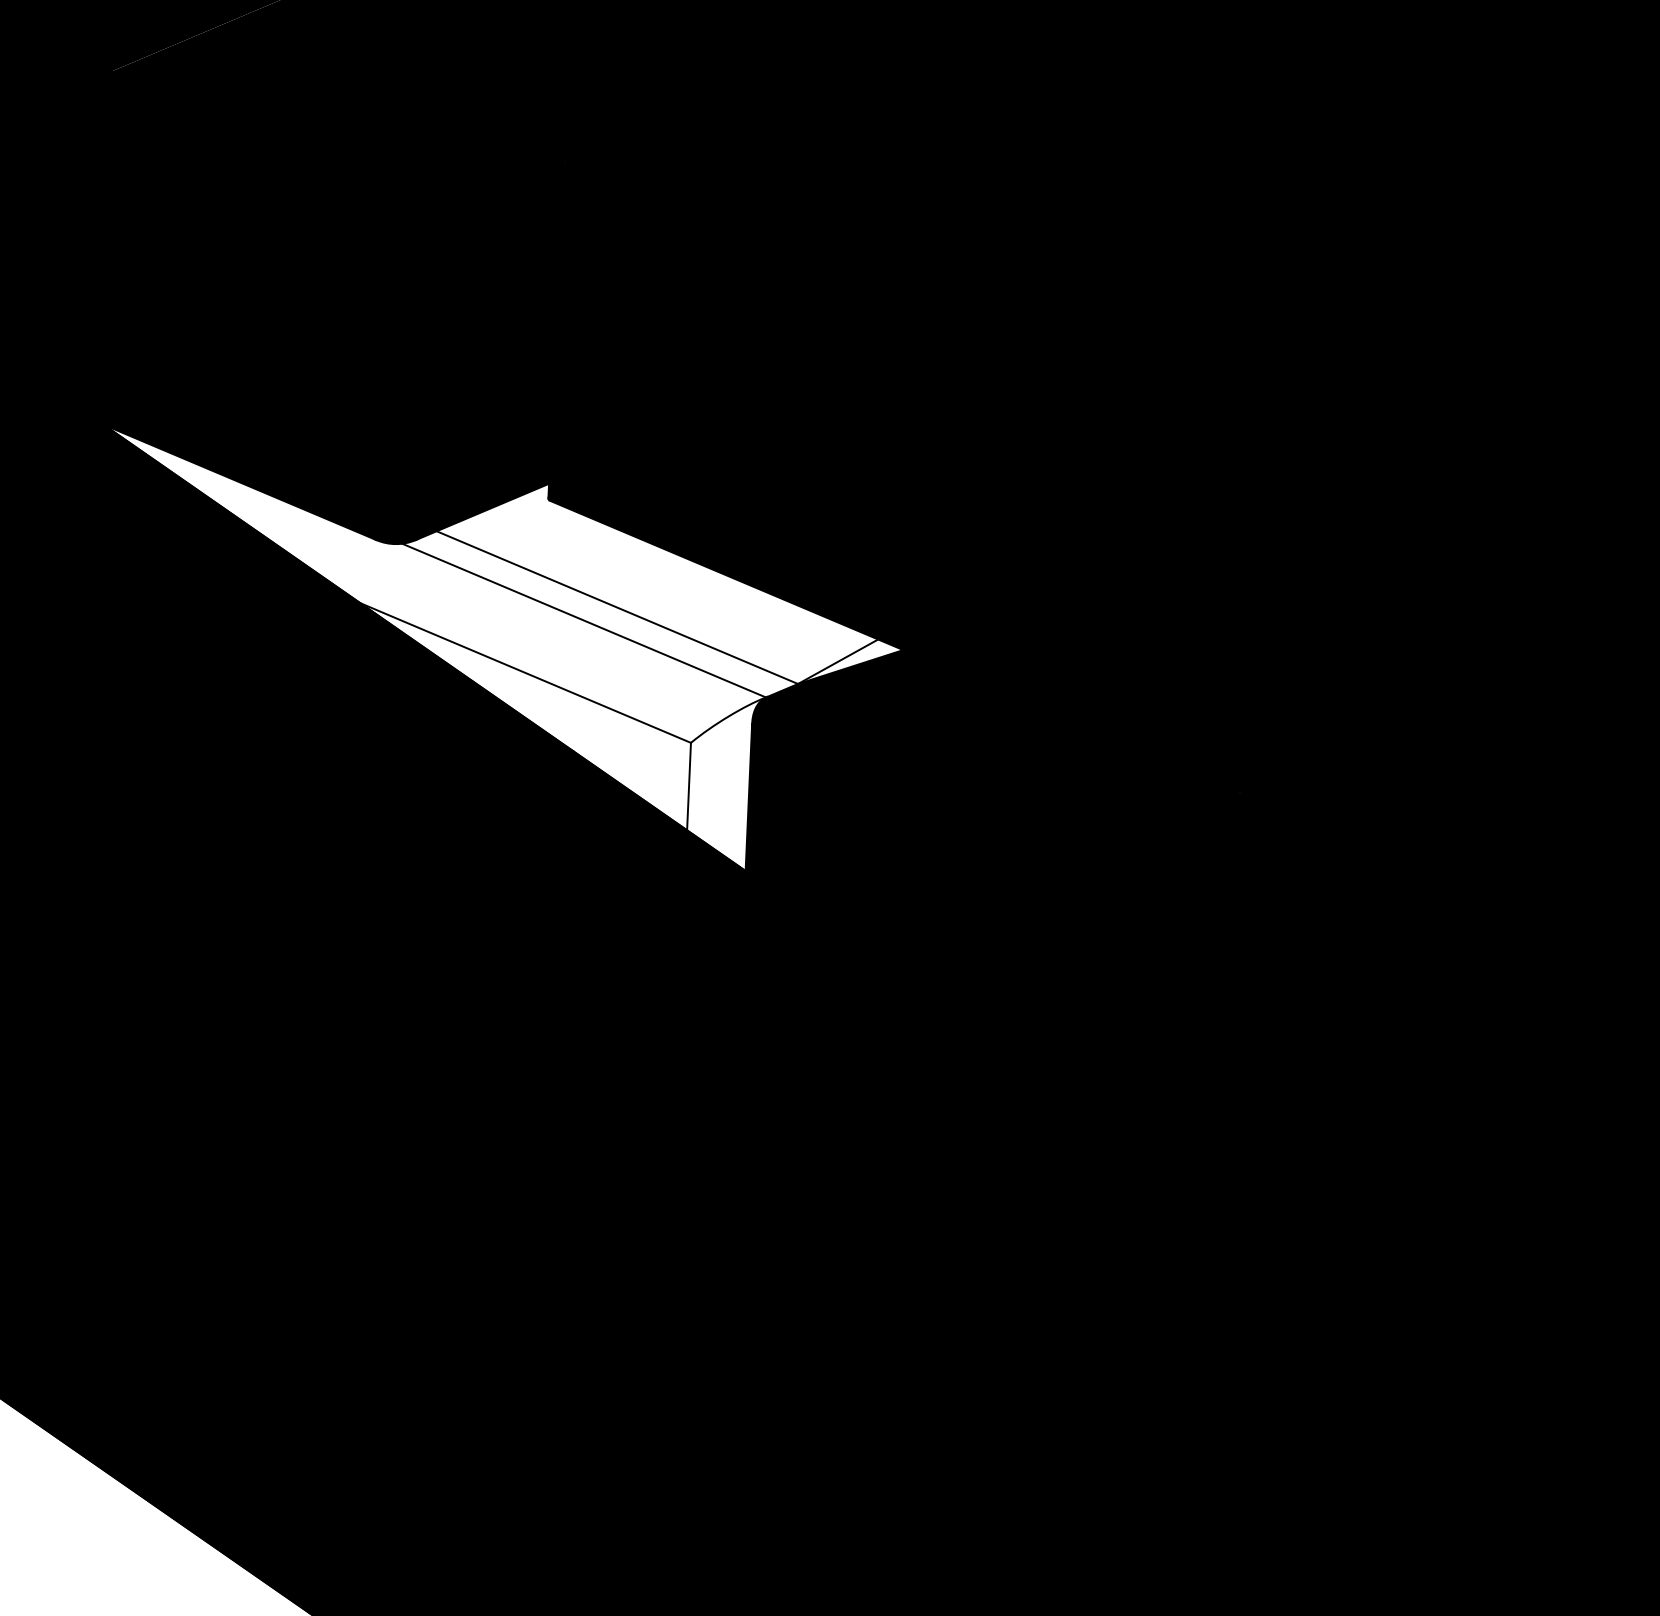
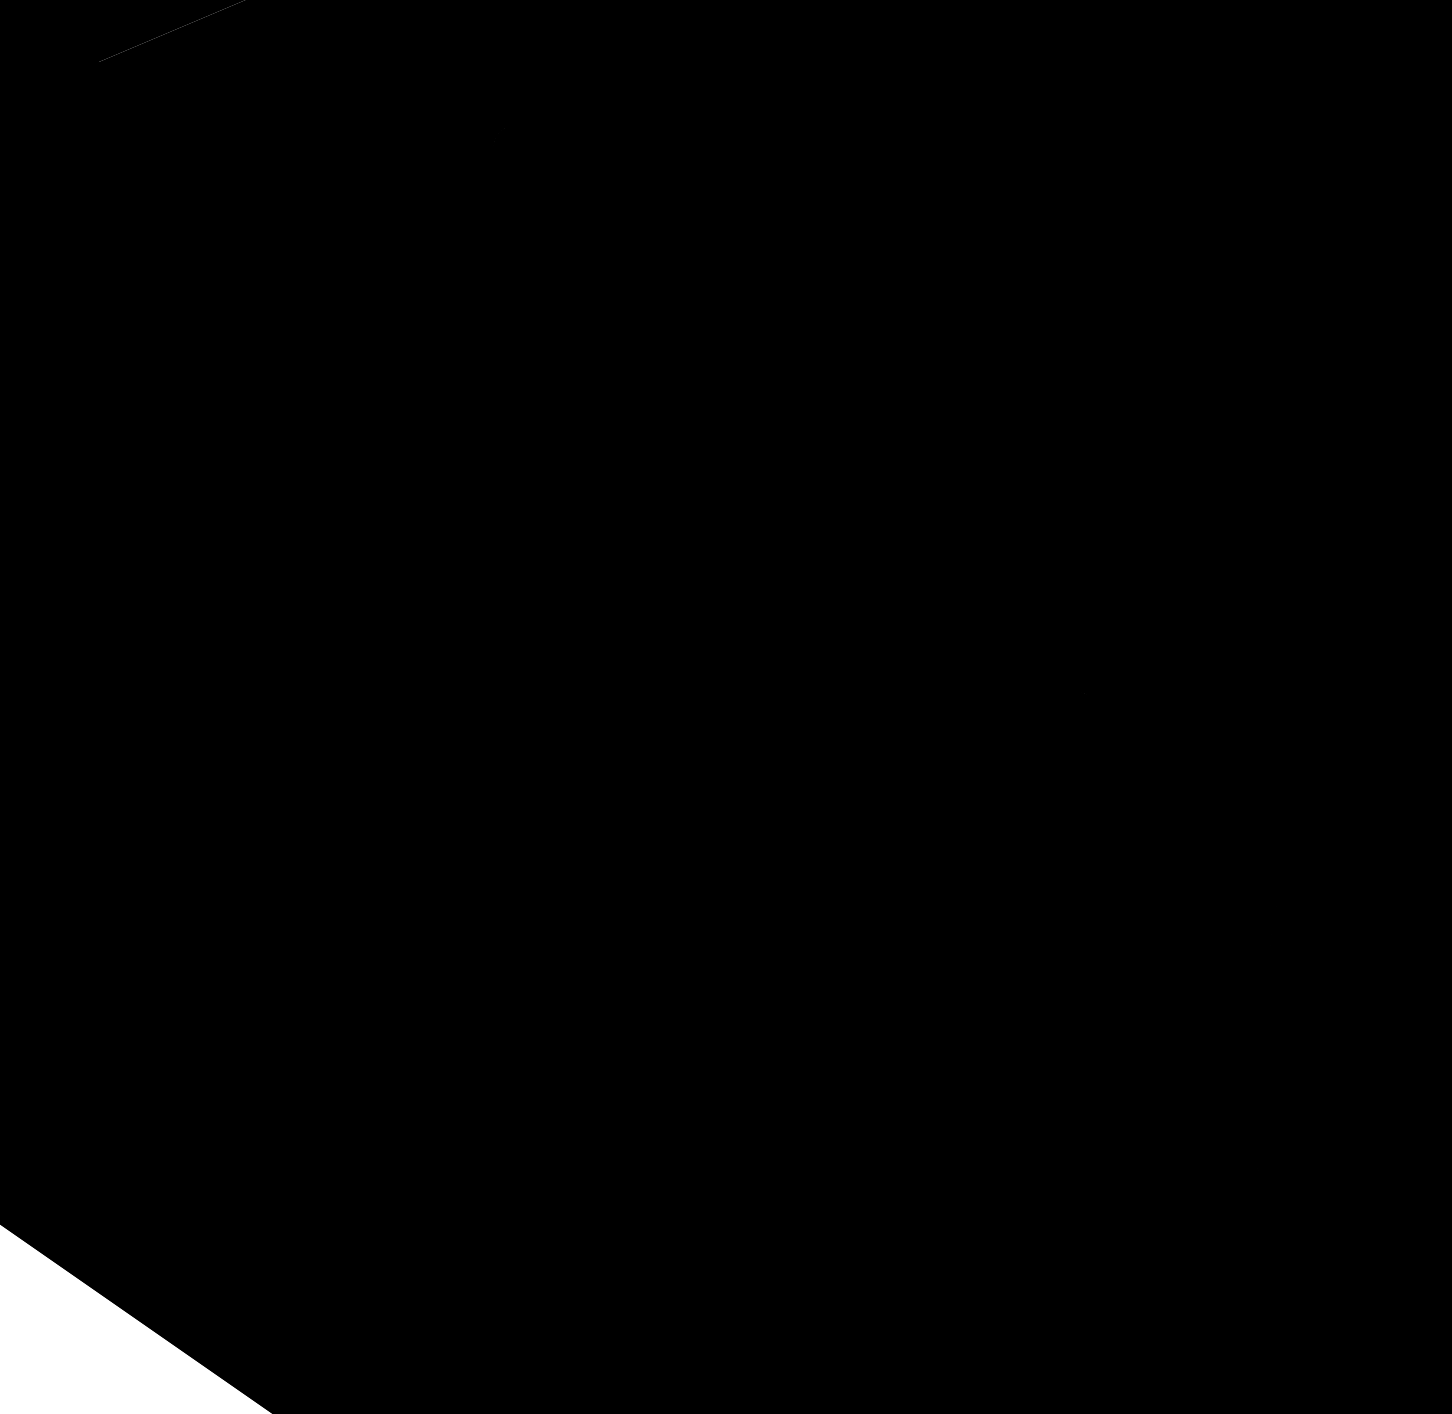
fill: (503, 647) -> (440, 566), added

